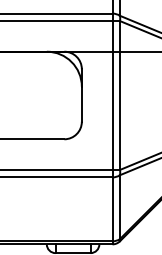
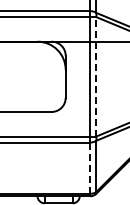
line: (120, 95) -> (96, 76), solid -> dashed
line: (112, 209) -> (90, 168), solid -> dashed

